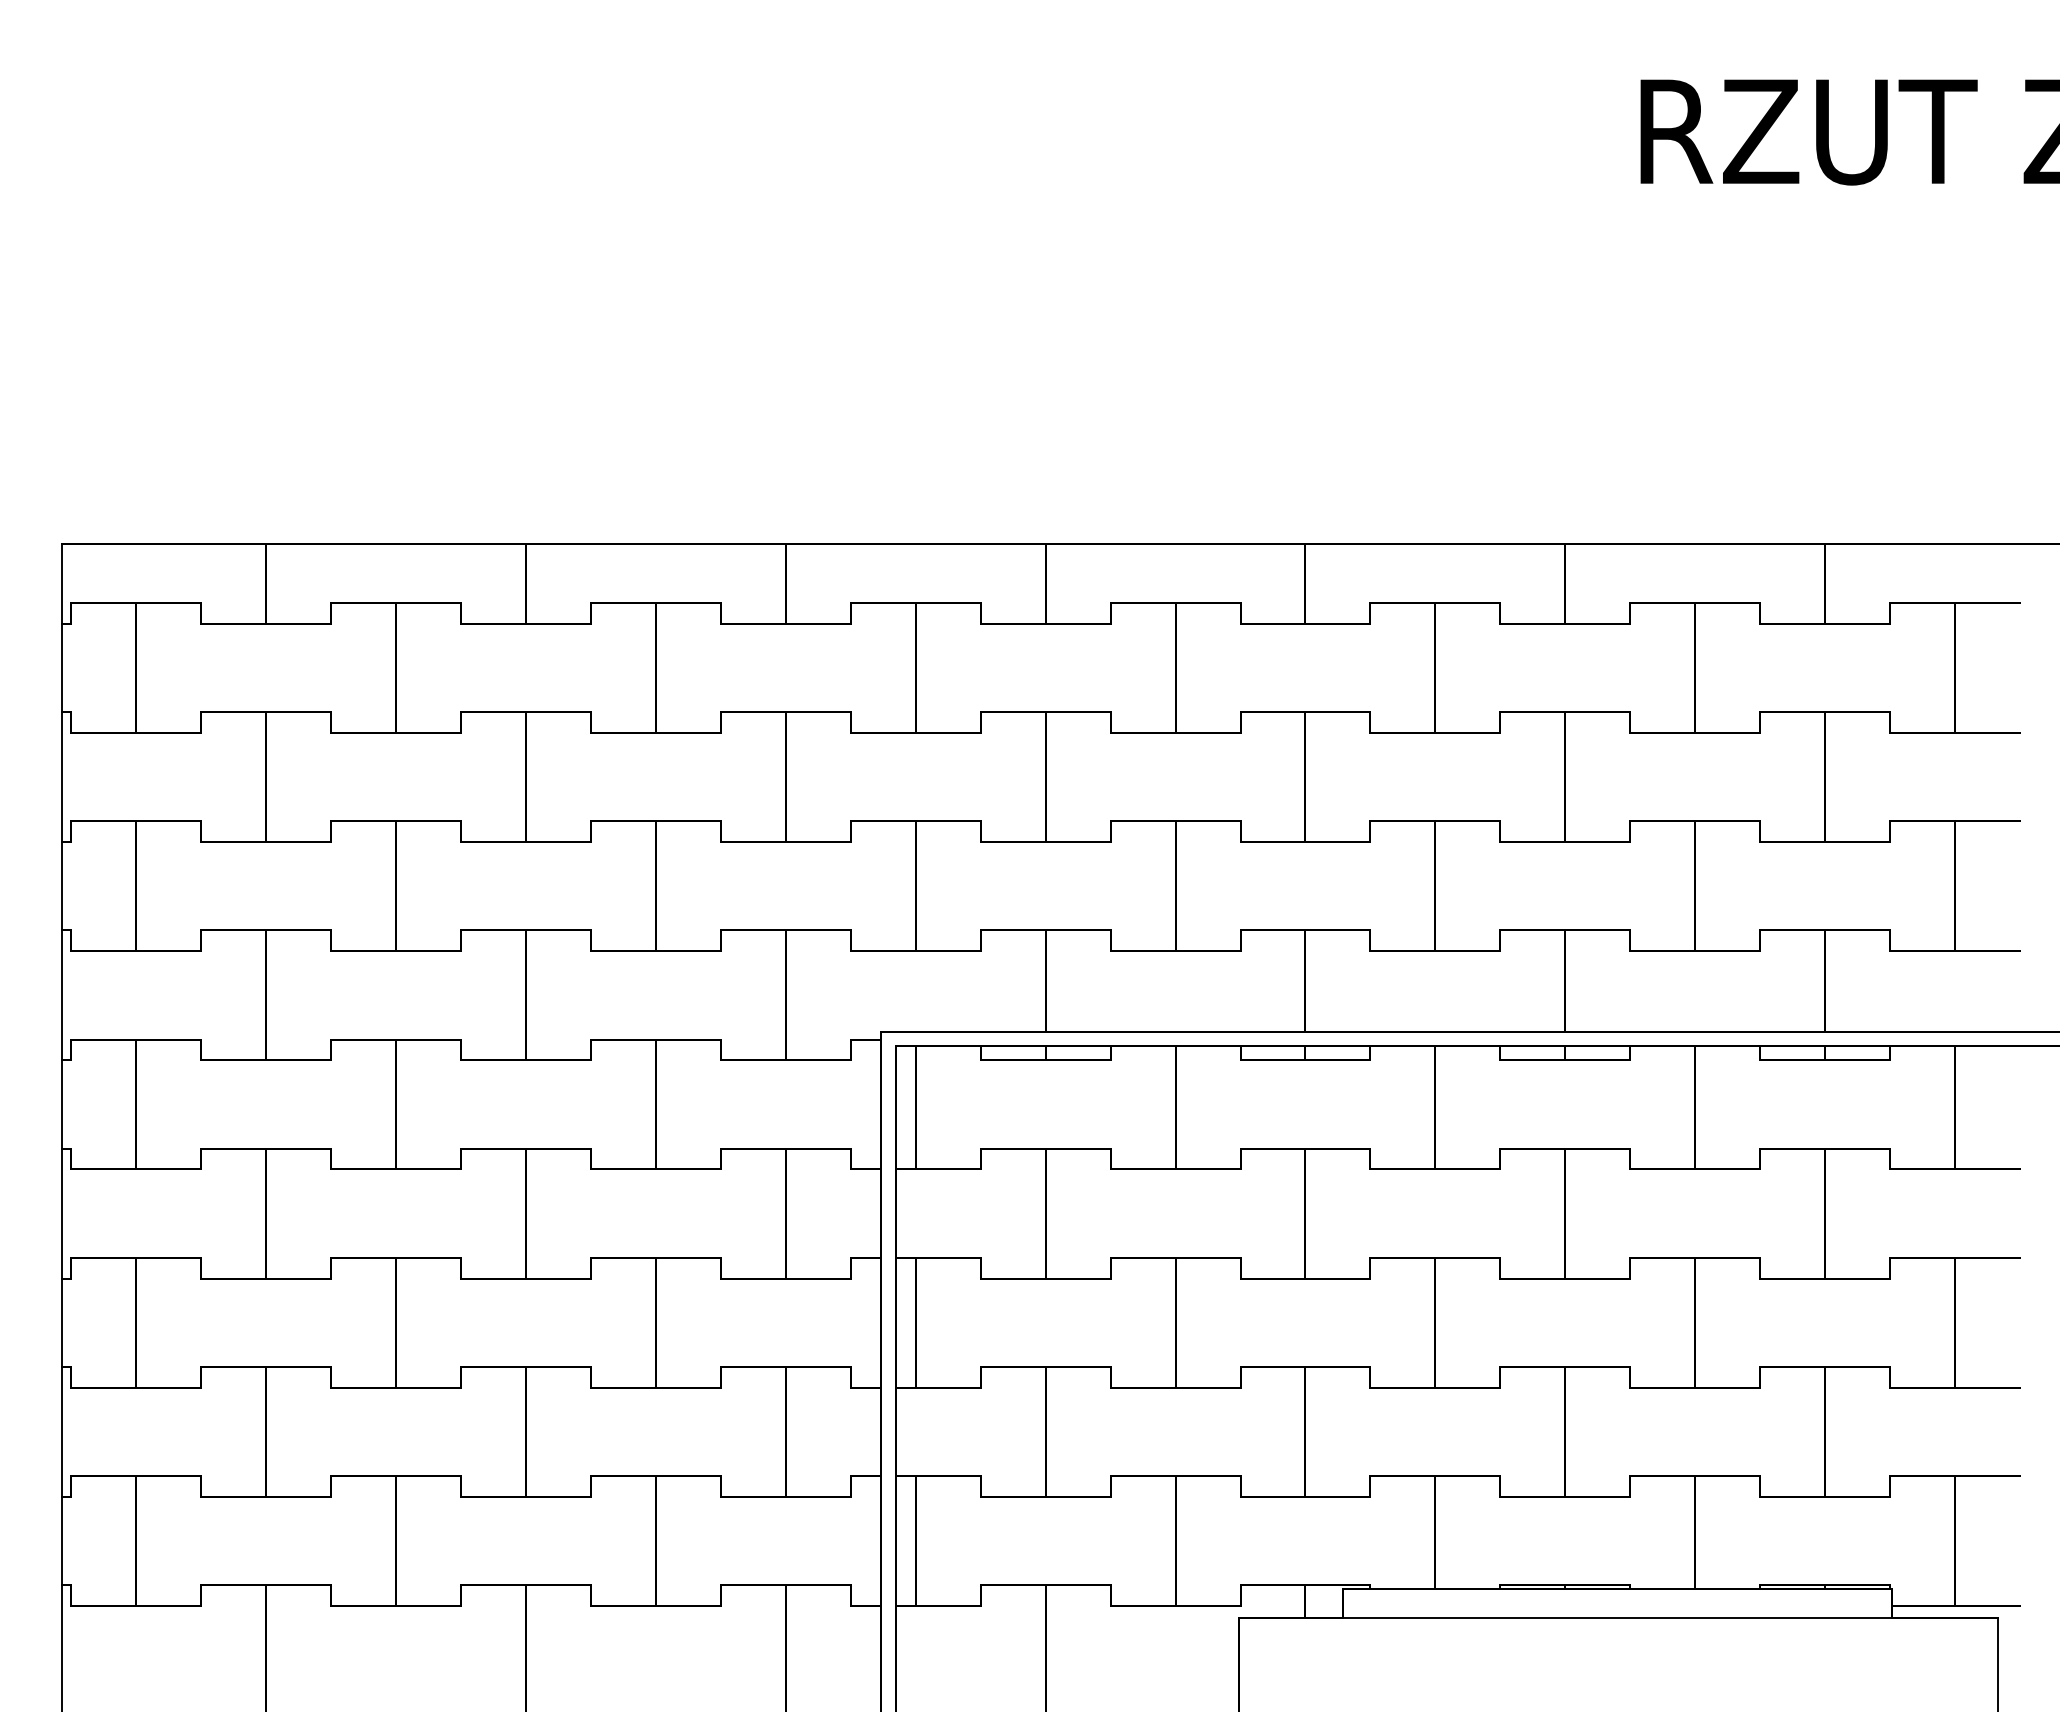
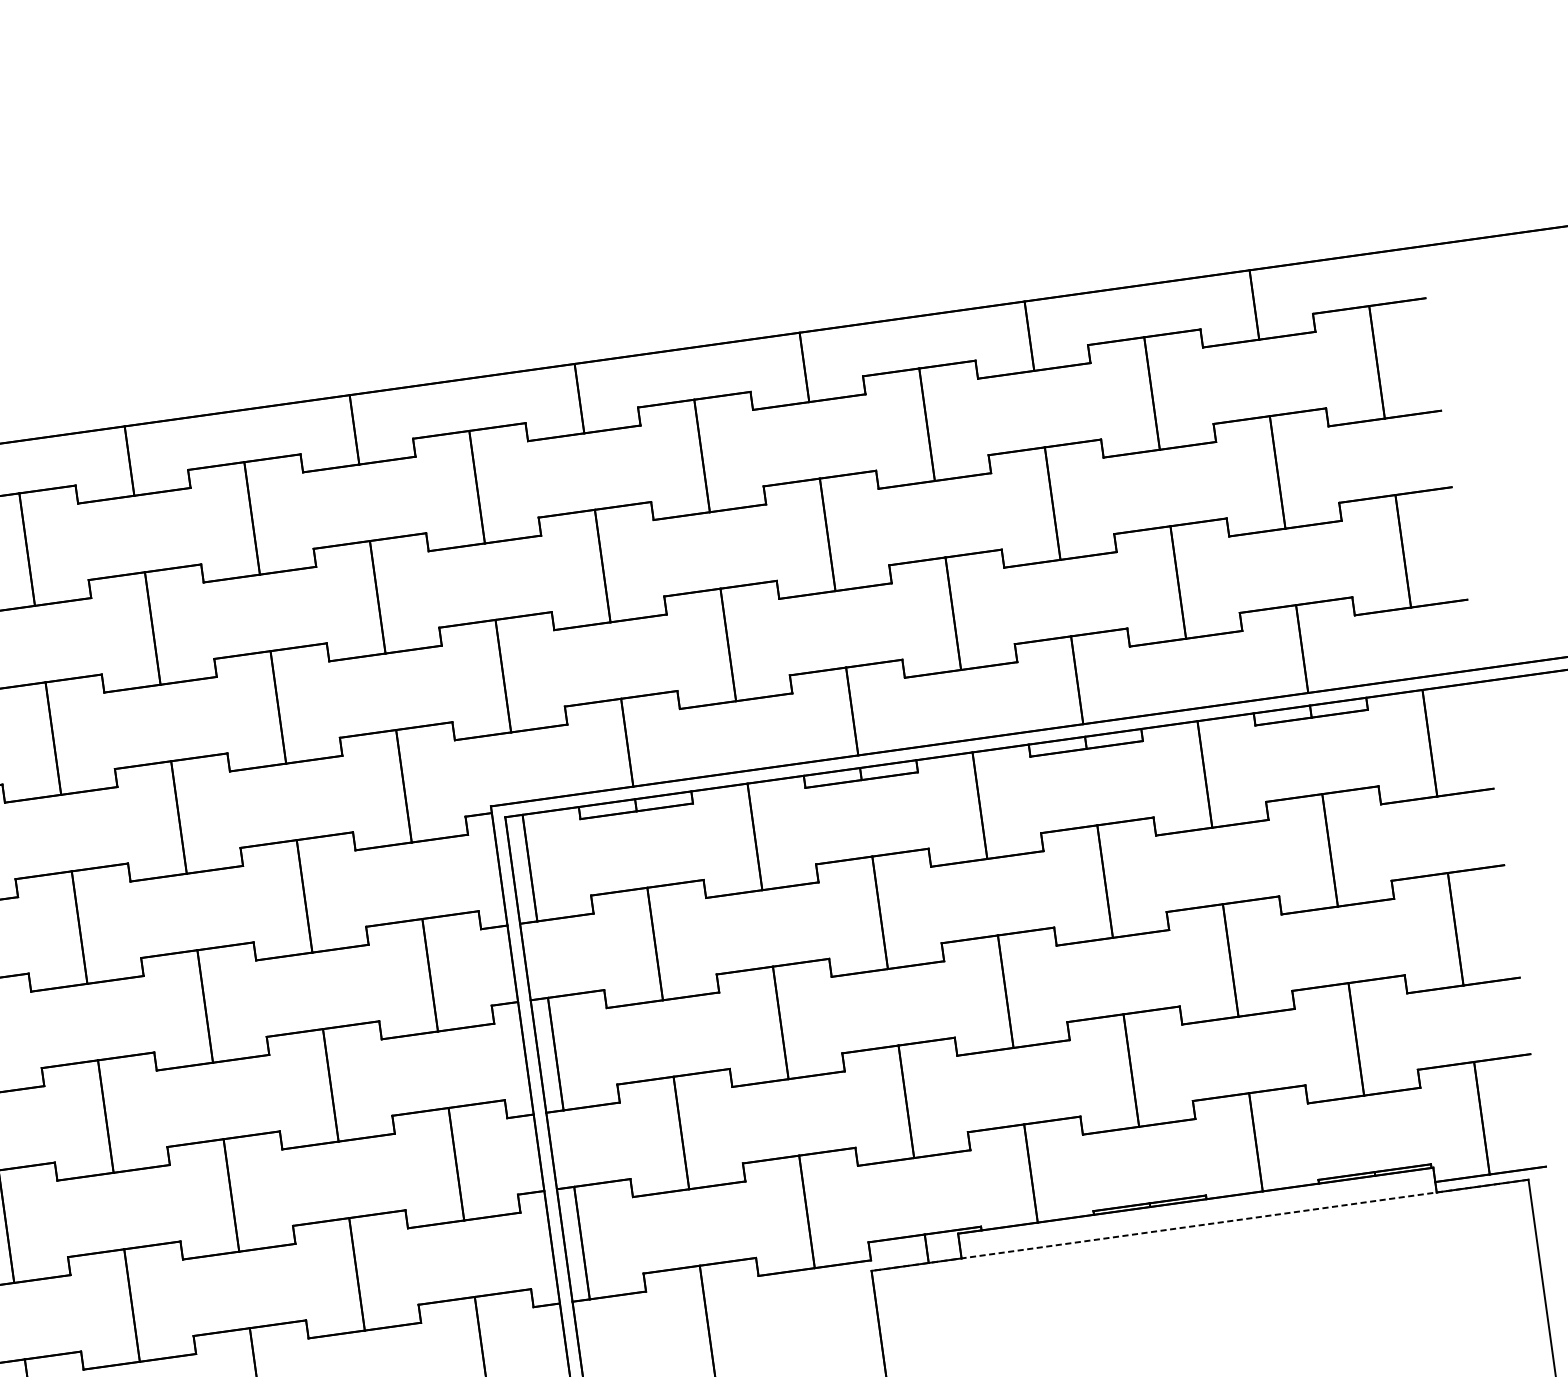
line: (1618, 1617) -> (1199, 1224), solid -> dashed

